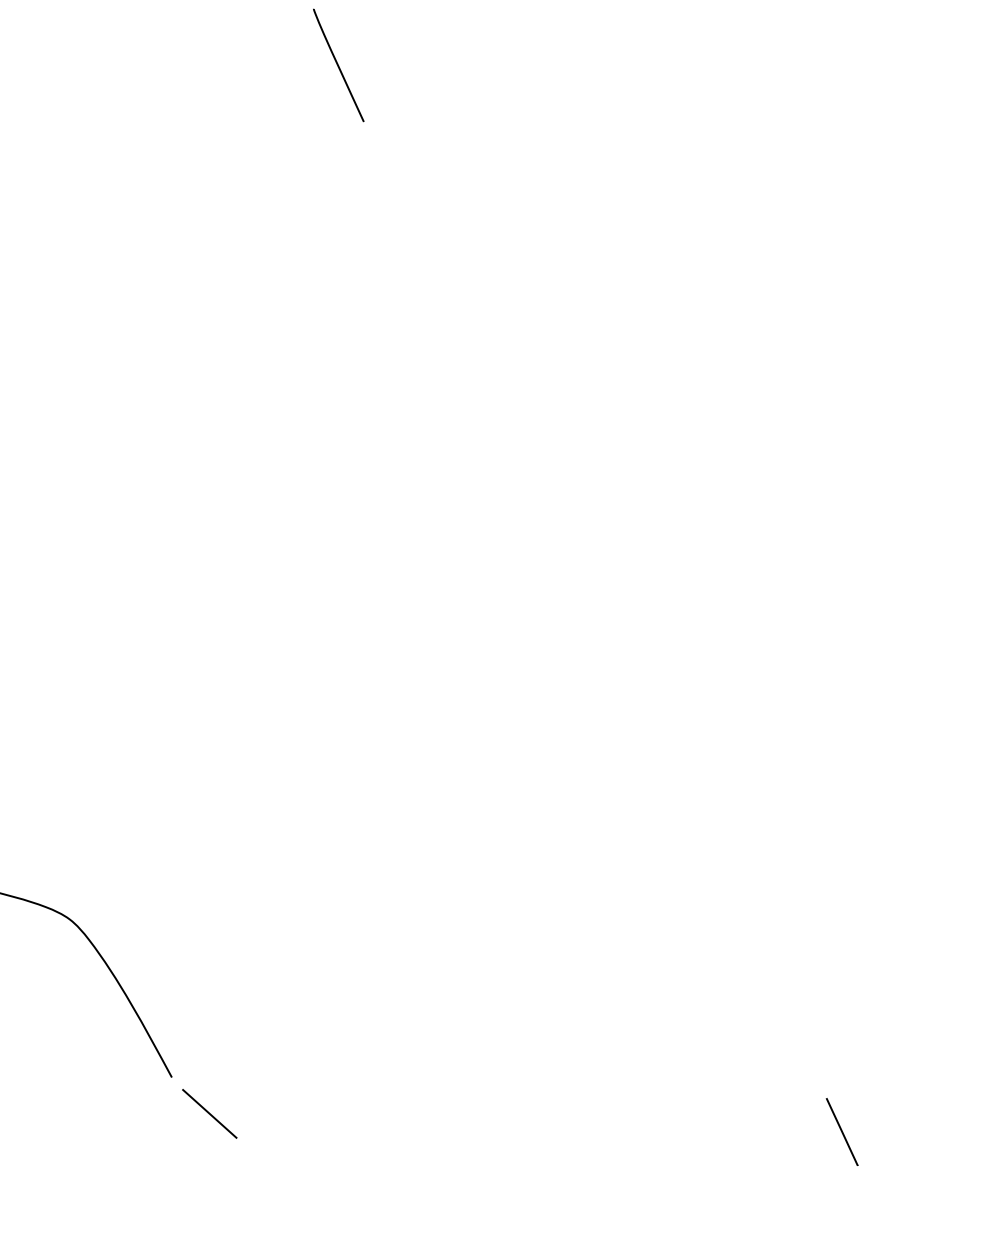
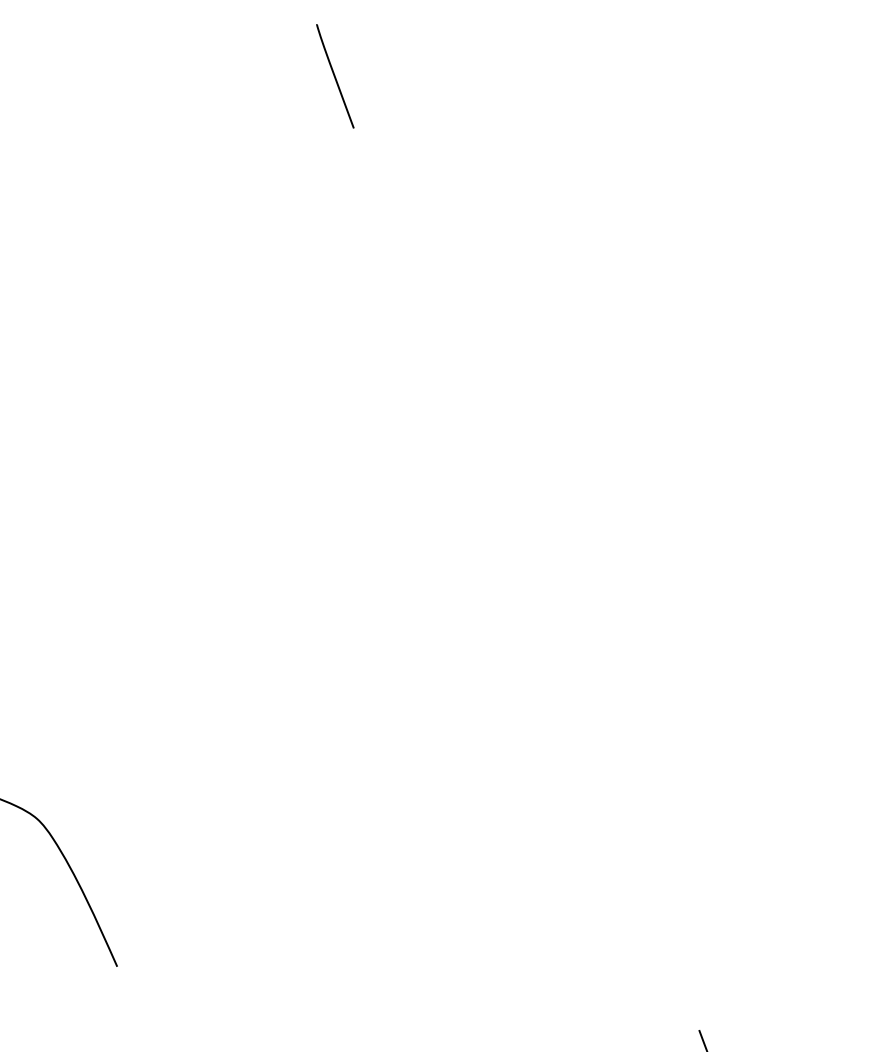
line: (209, 1113) -> (148, 1001), removed

